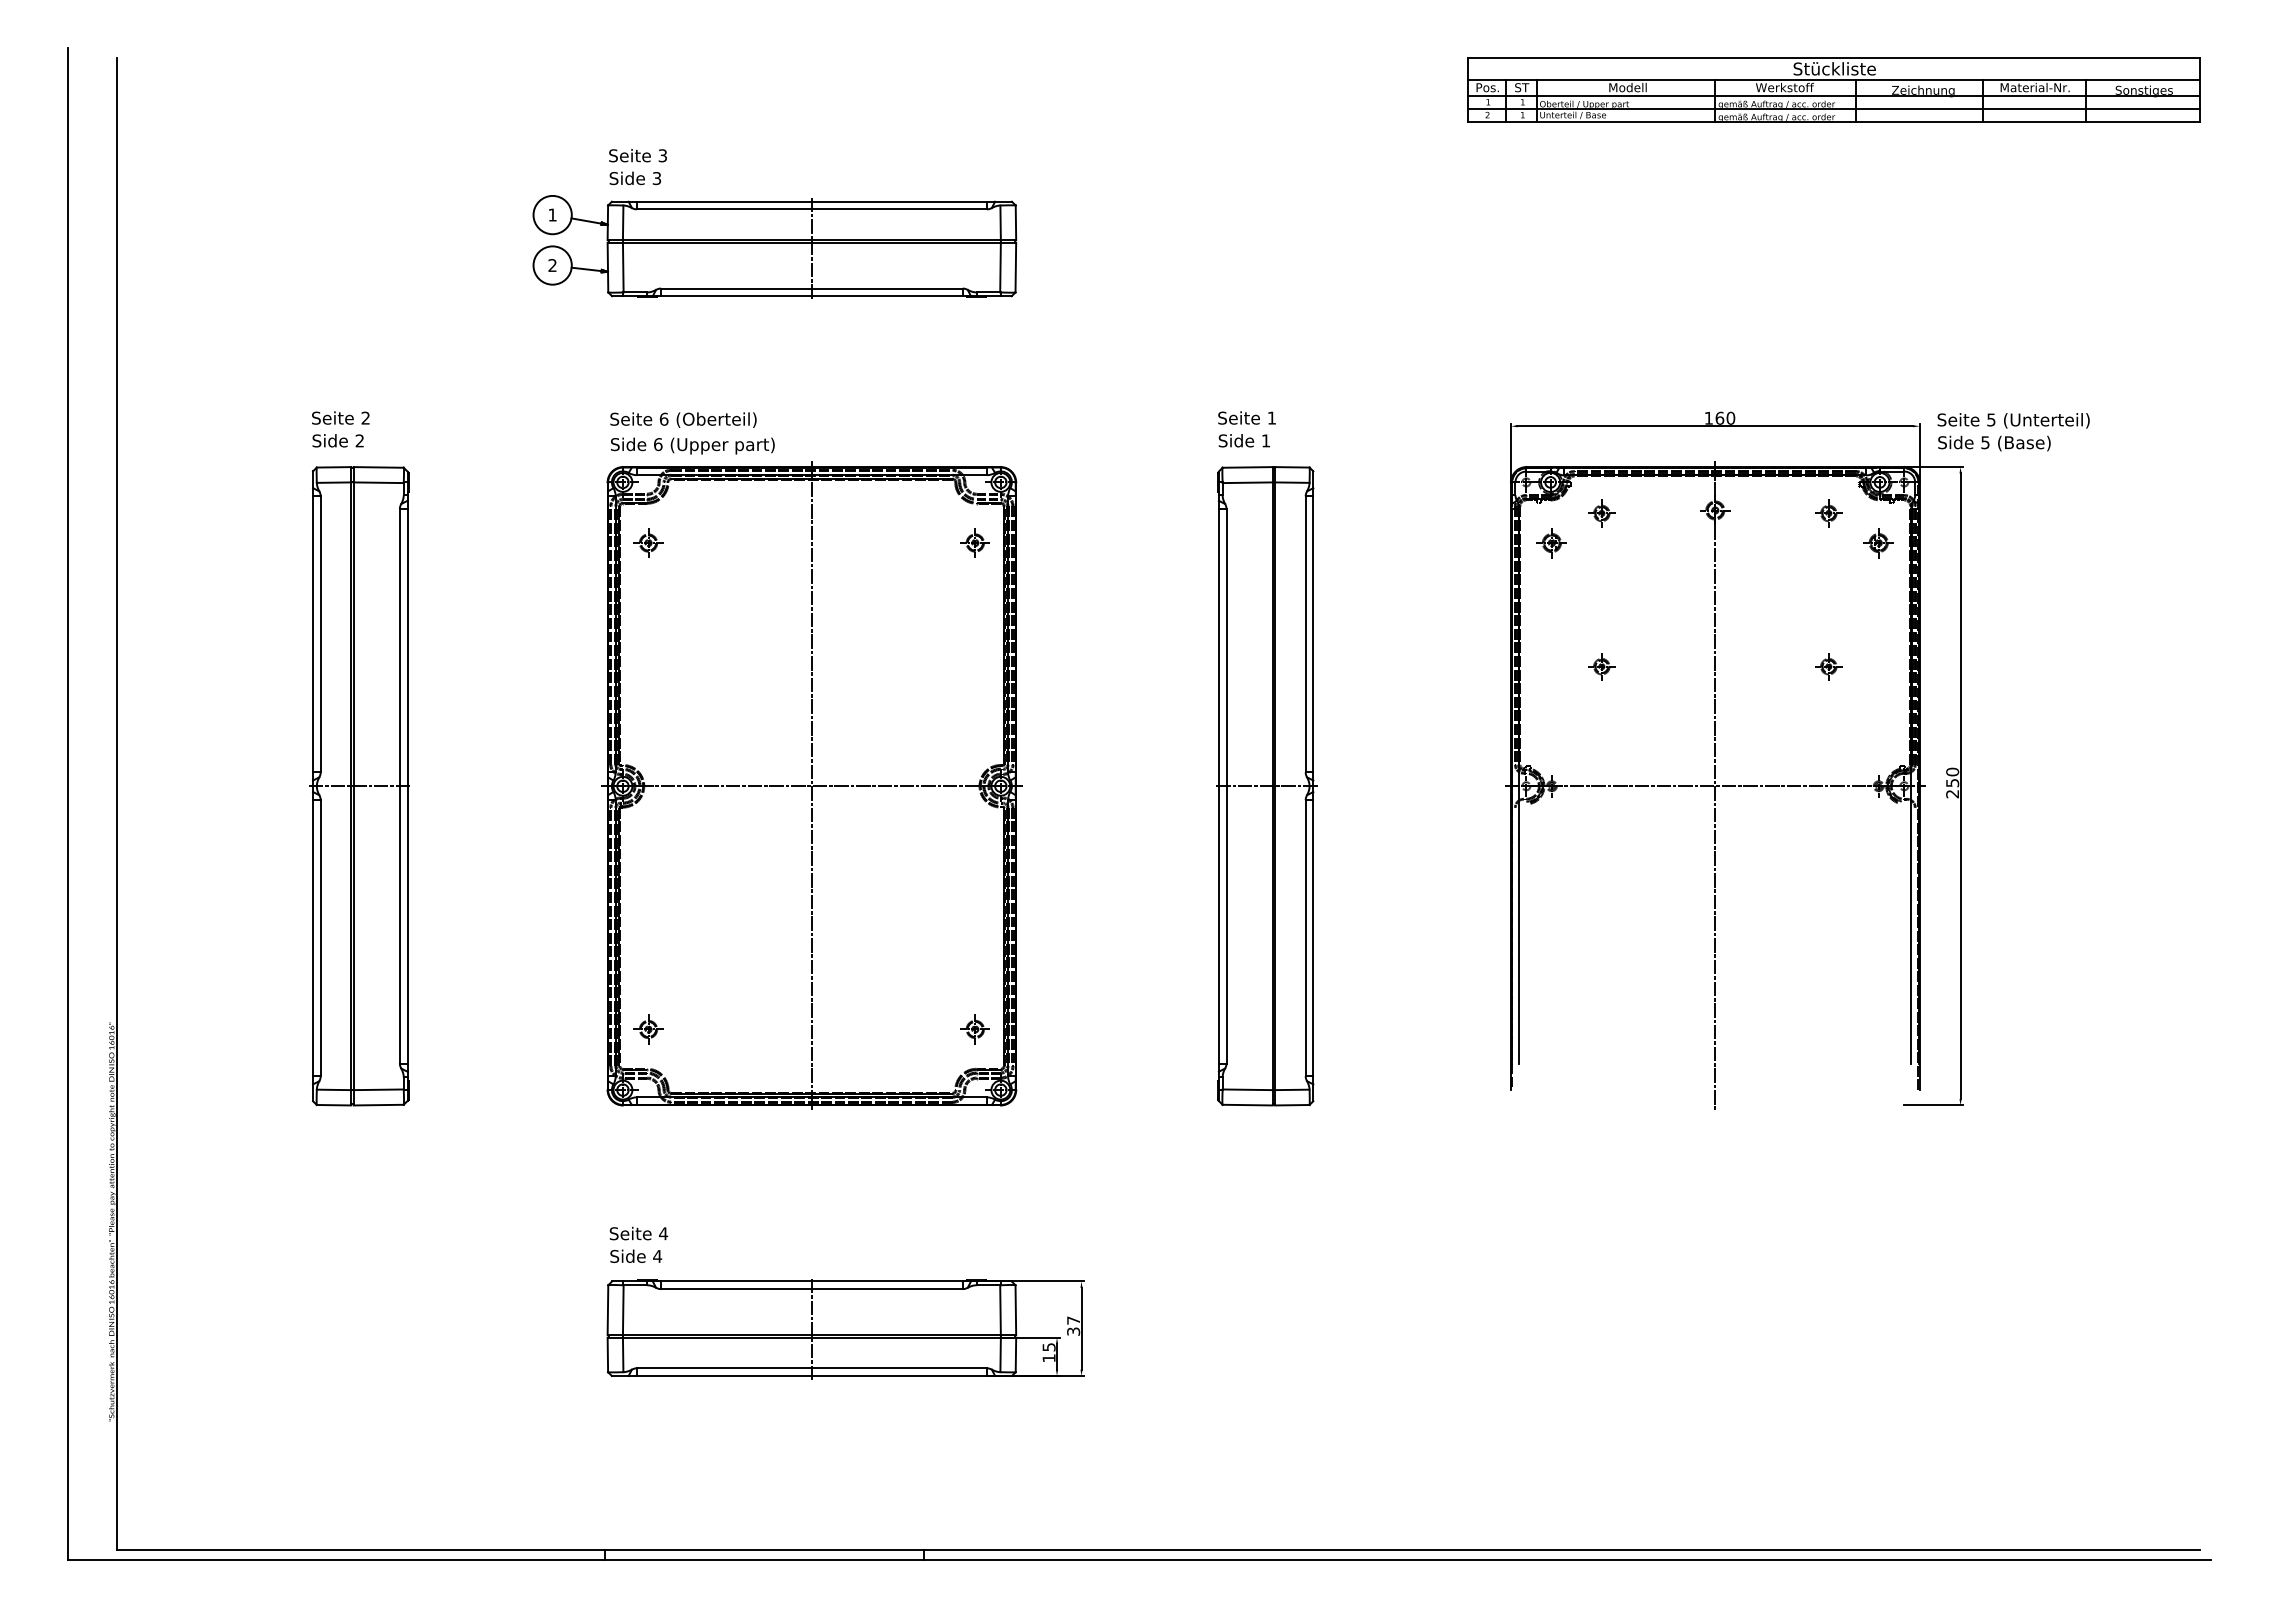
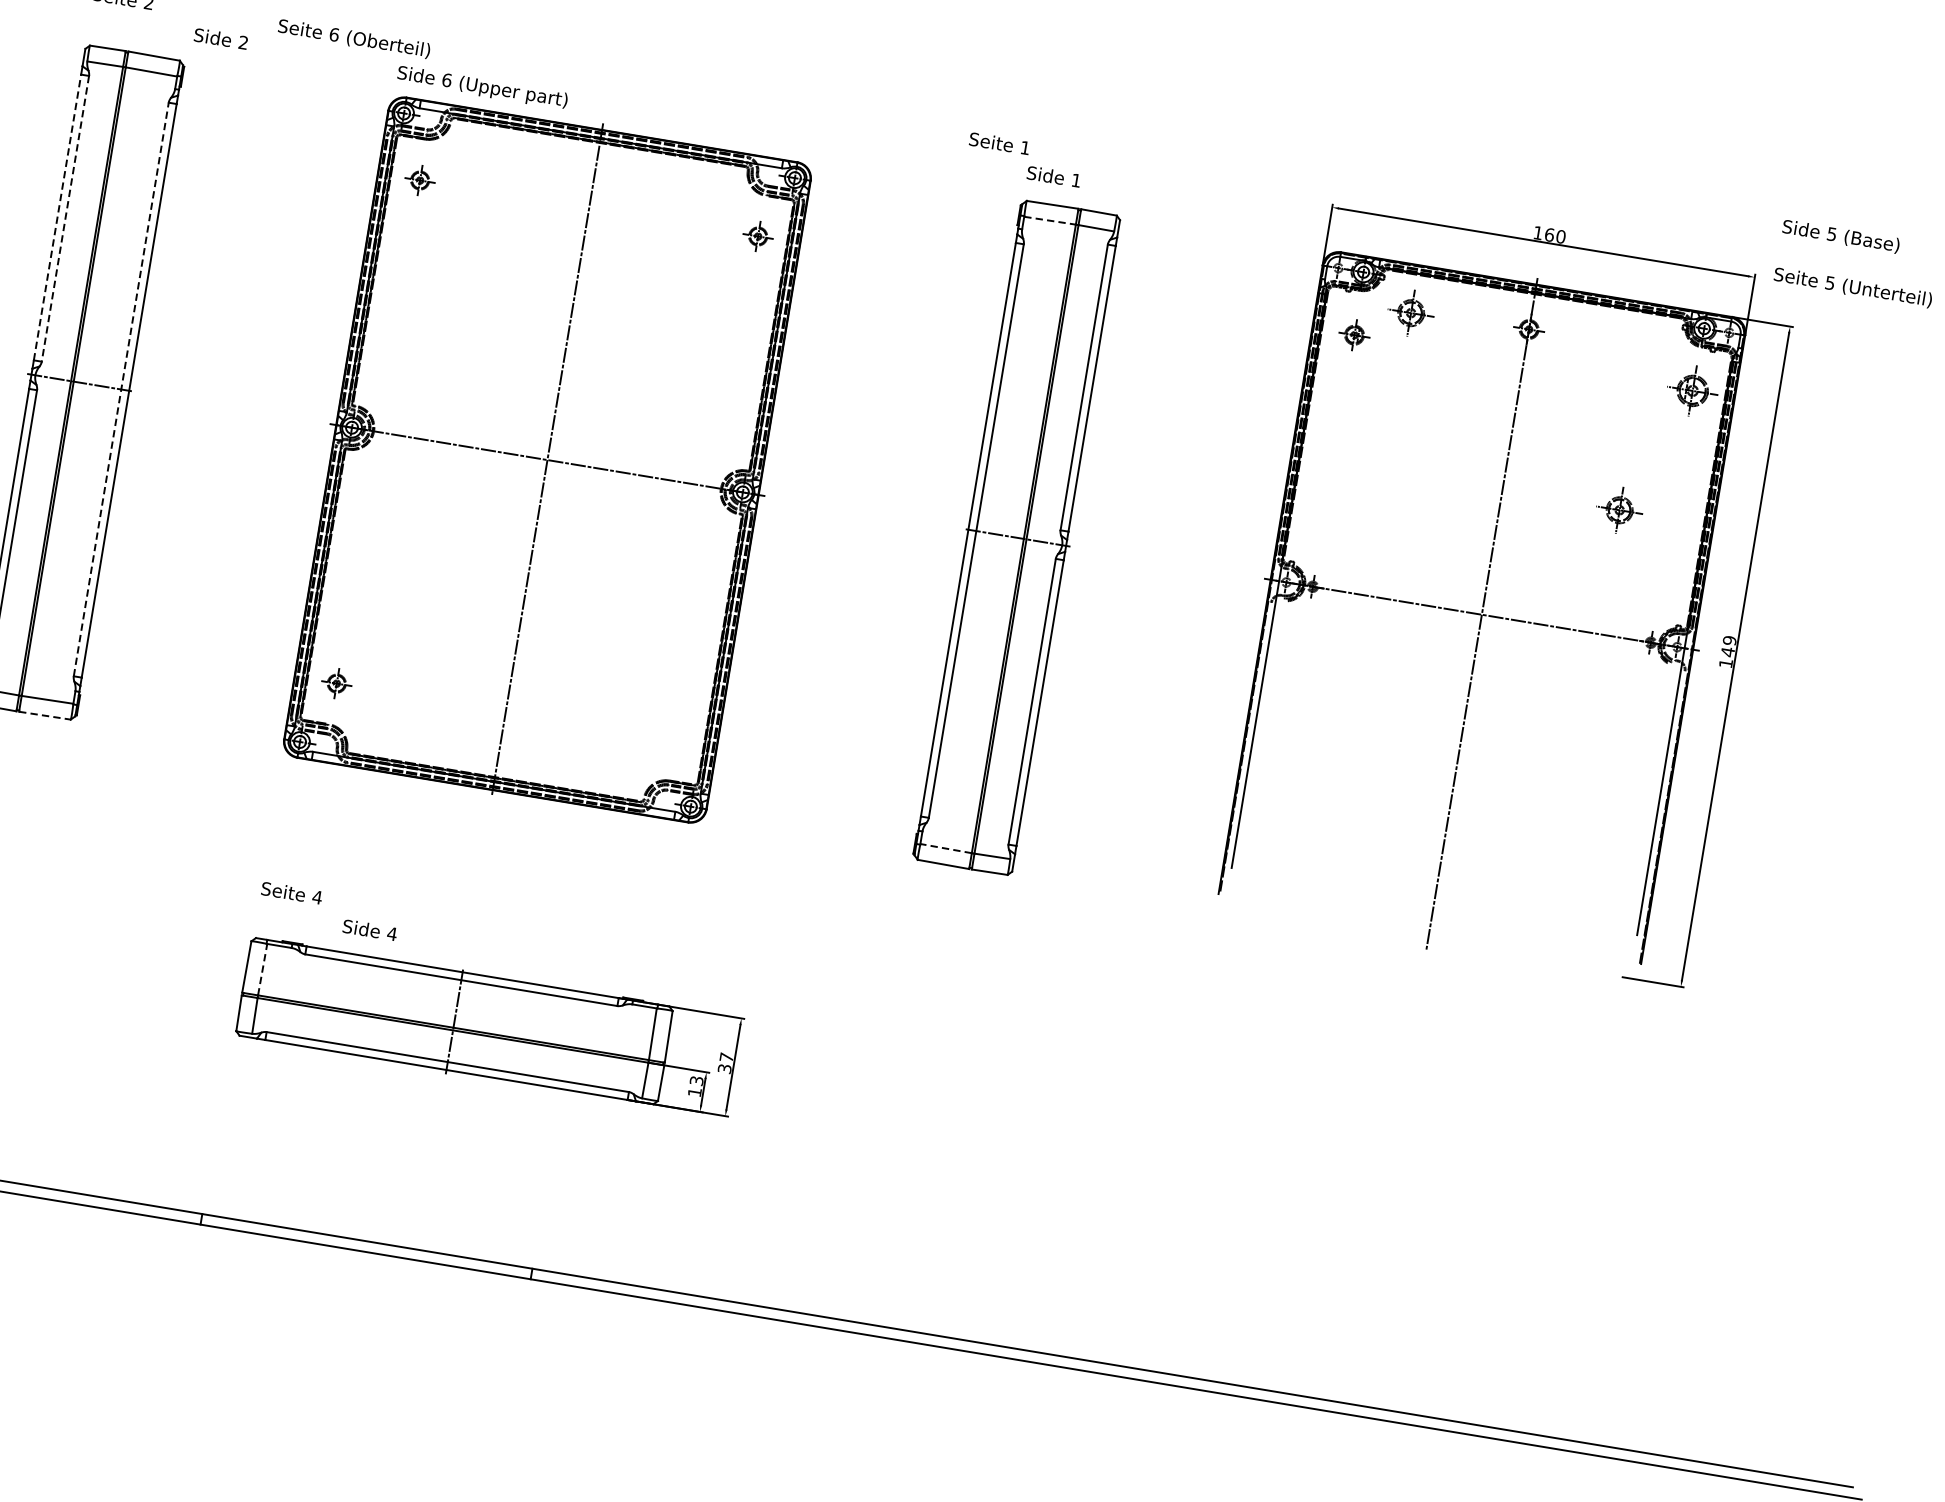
text: (1246, 417) -> (999, 142), moved
text: (683, 419) -> (354, 38), moved
text: (337, 440) -> (220, 38), moved
text: (1994, 443) -> (1841, 236), moved
line: (1247, 482) -> (1050, 220), solid -> dashed
part: (1601, 513) -> (1410, 313), size x1.6
part: (1828, 513) -> (1645, 351), removed
part: (1878, 543) -> (1692, 391), size x1.6
line: (313, 633) -> (58, 216), solid -> dashed
line: (320, 634) -> (65, 218), solid -> dashed
part: (1601, 666) -> (1384, 471), removed
part: (1828, 666) -> (1619, 510), size x1.6
text: (1952, 782) -> (1727, 651), 250 -> 149
line: (399, 785) -> (121, 388), solid -> dashed
part: (974, 1029) -> (674, 739), removed
line: (1247, 1089) -> (946, 848), solid -> dashed
line: (378, 1105) -> (44, 716), solid -> dashed
text: (636, 1255) -> (370, 929), moved
line: (623, 1310) -> (262, 970), solid -> dashed
text: (1048, 1347) -> (696, 1081), 15 -> 13

